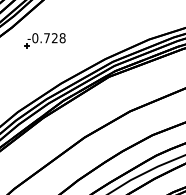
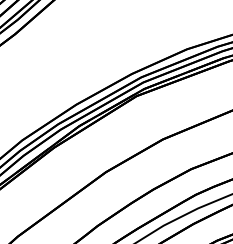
part: (44, 40) -> (55, 50), removed

